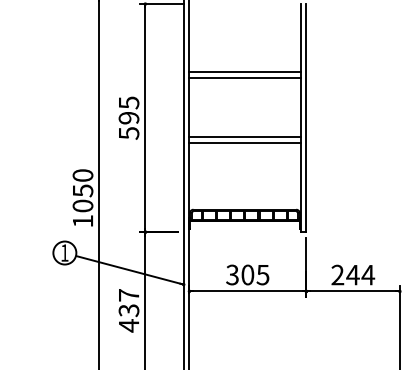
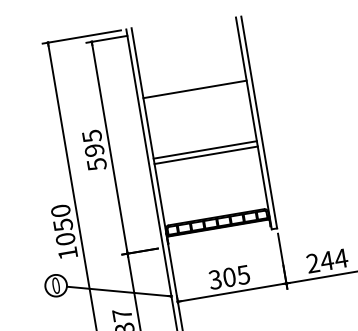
line: (244, 77) -> (195, 94), removed
text: (64, 252) -> (55, 285), 1 -> 0

